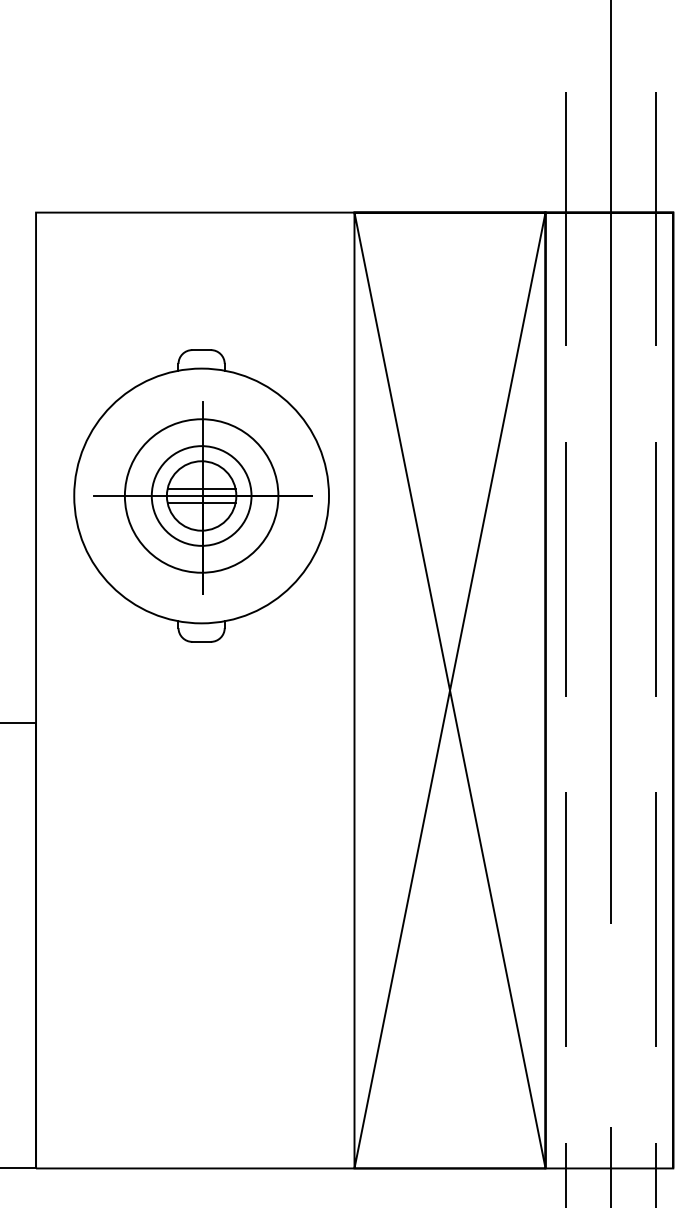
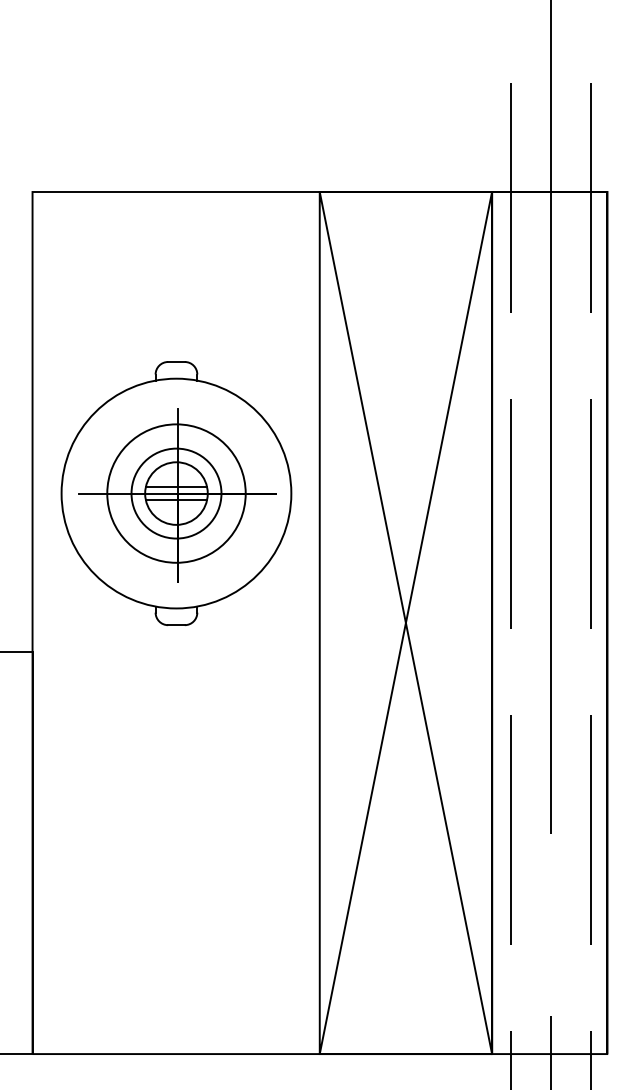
part: (201, 495) -> (176, 493), moved

